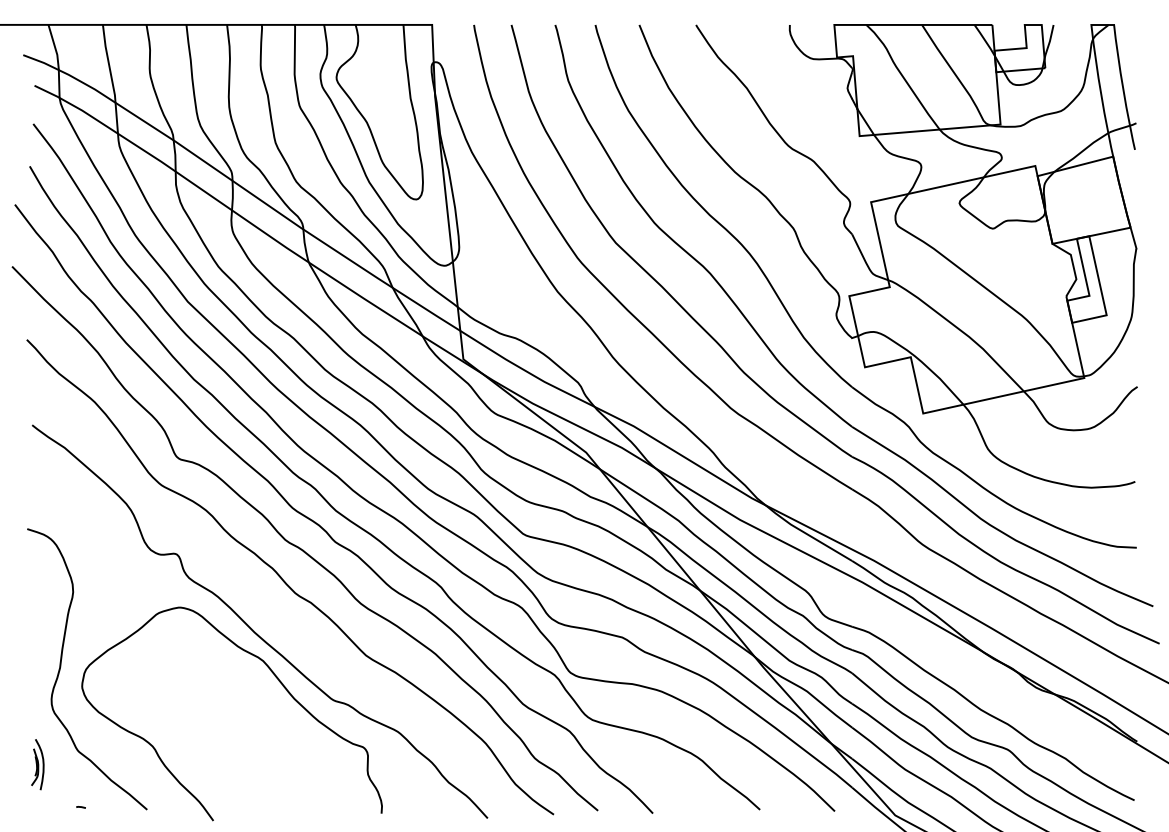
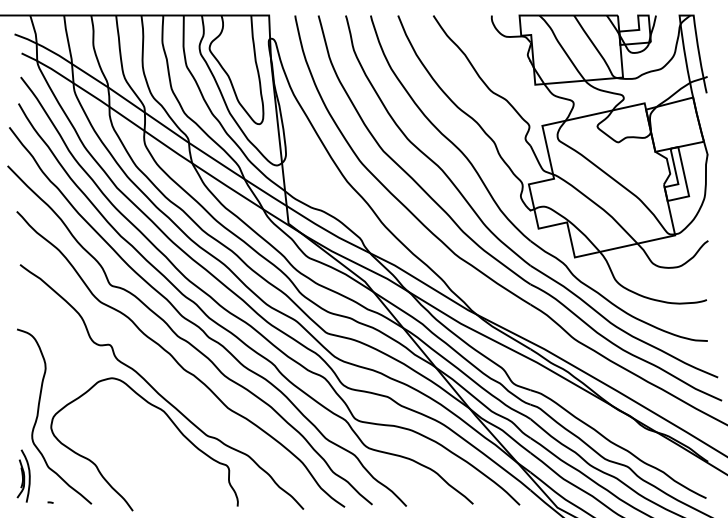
part: (37, 763) -> (23, 475), size x1.67

